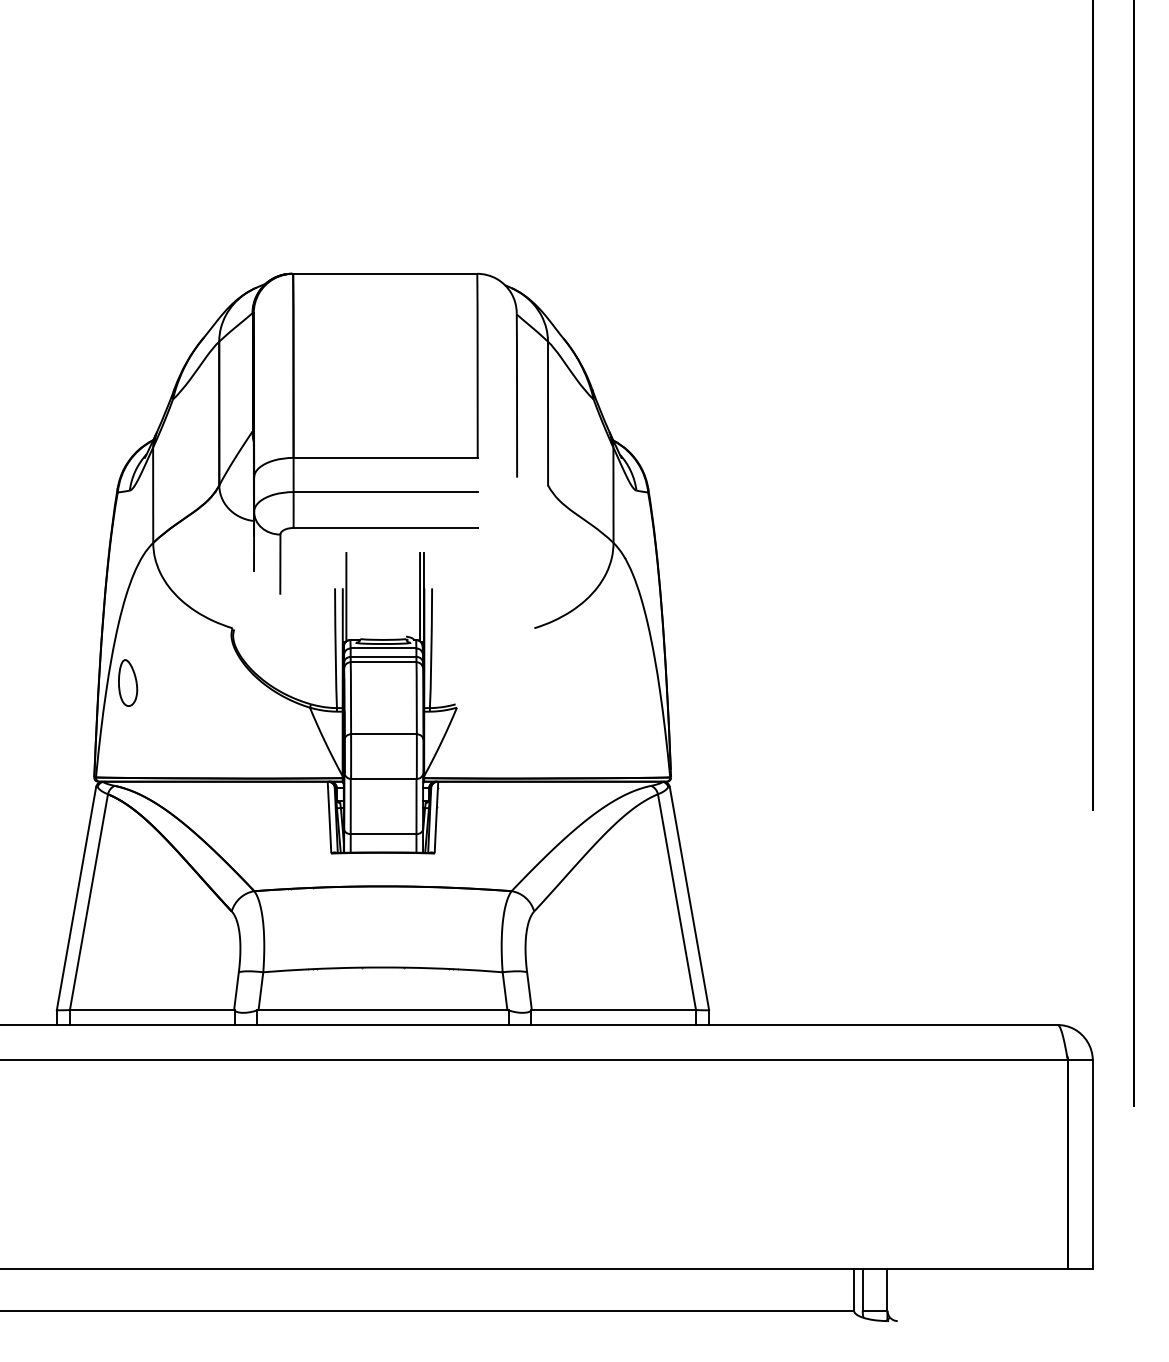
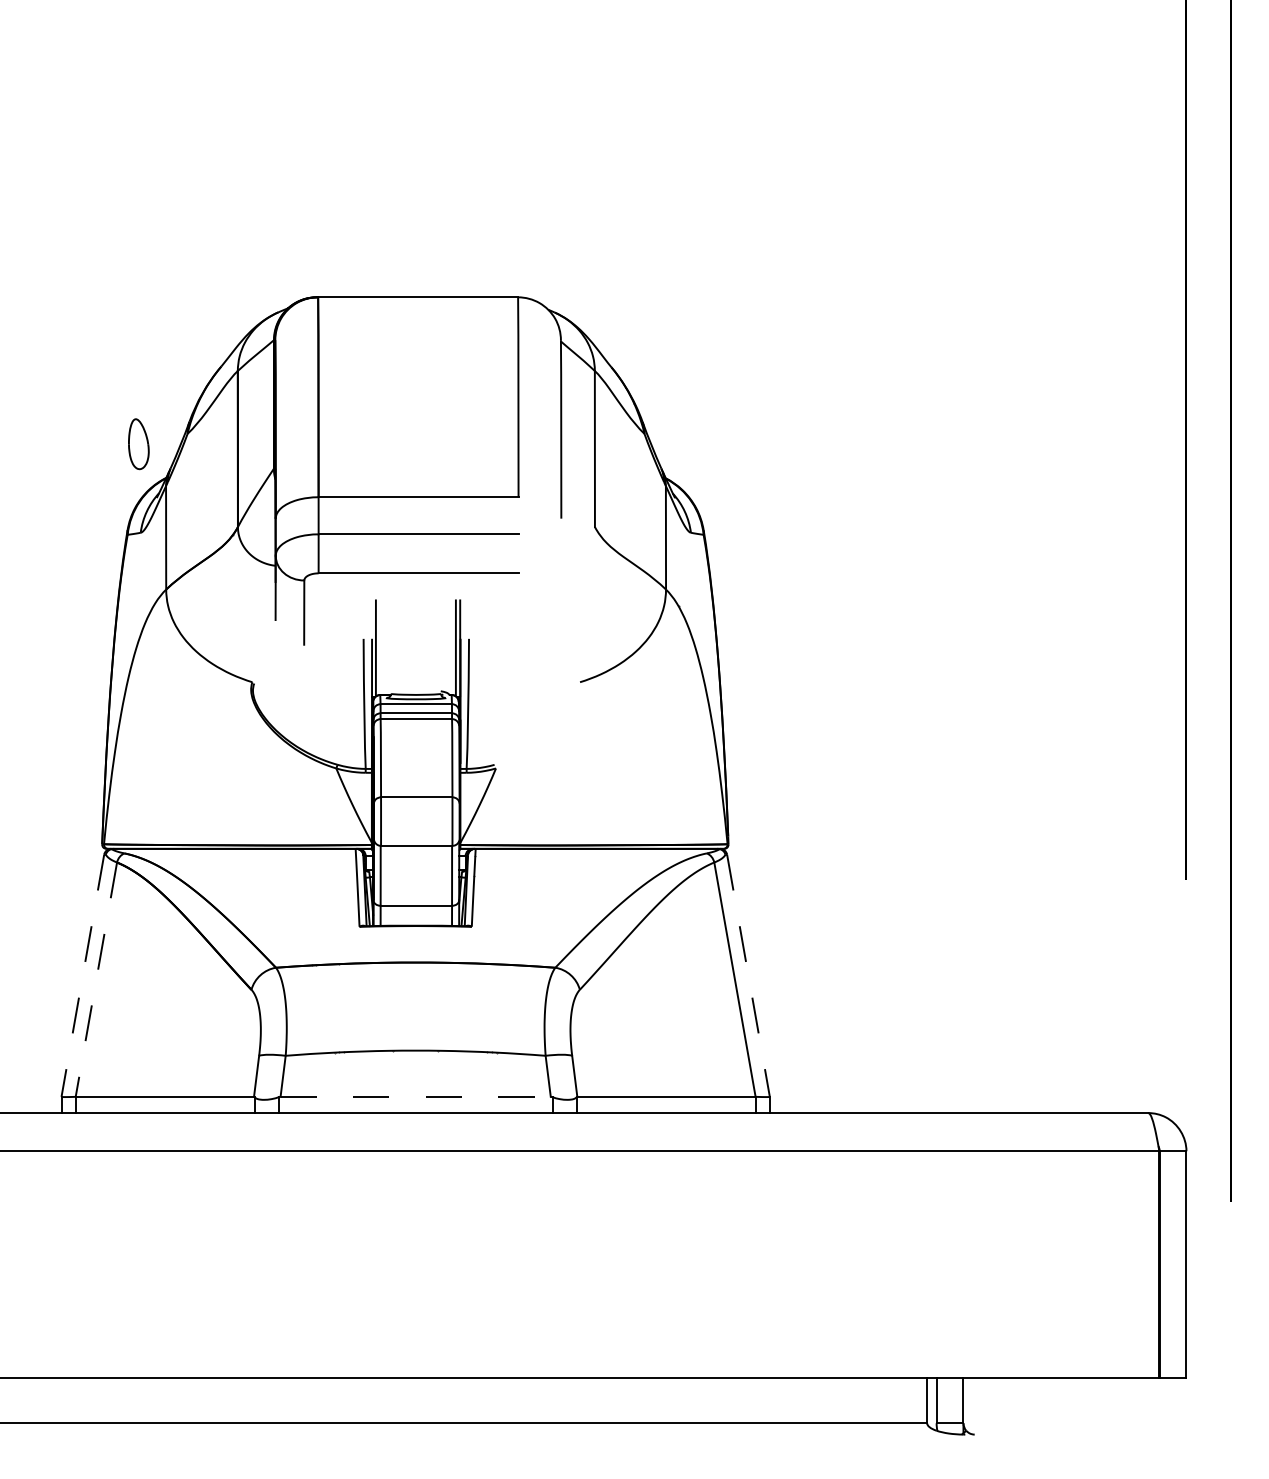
part: (128, 682) -> (139, 443), moved
line: (76, 899) -> (82, 976), solid -> dashed
line: (689, 899) -> (748, 976), solid -> dashed
line: (88, 902) -> (95, 980), solid -> dashed
line: (383, 1010) -> (416, 1097), solid -> dashed

